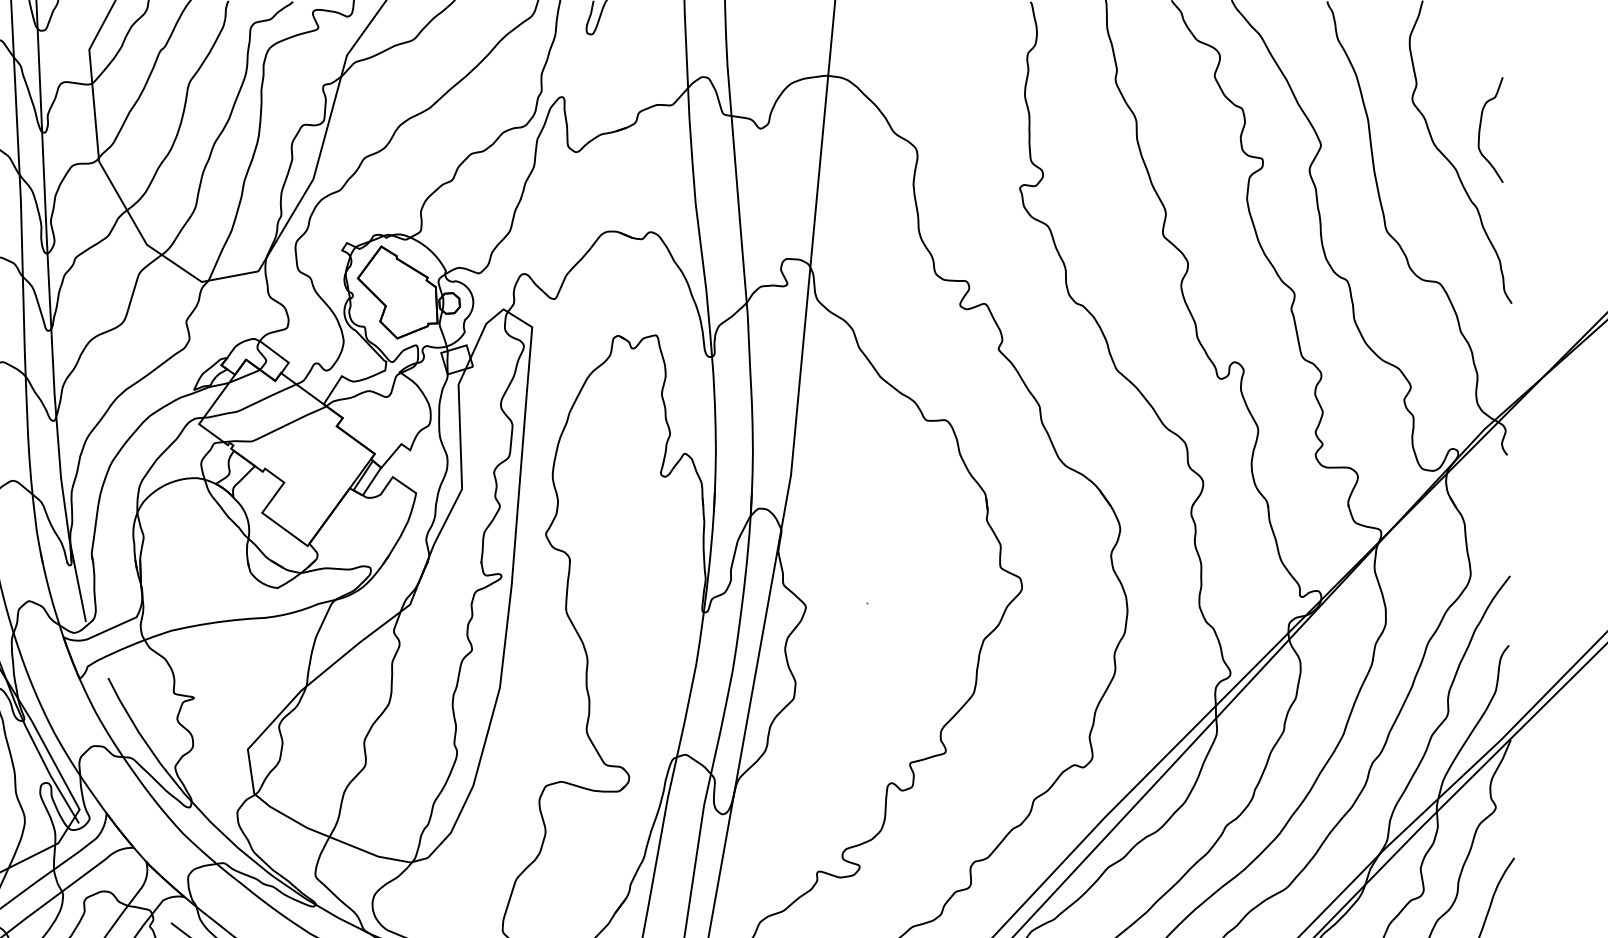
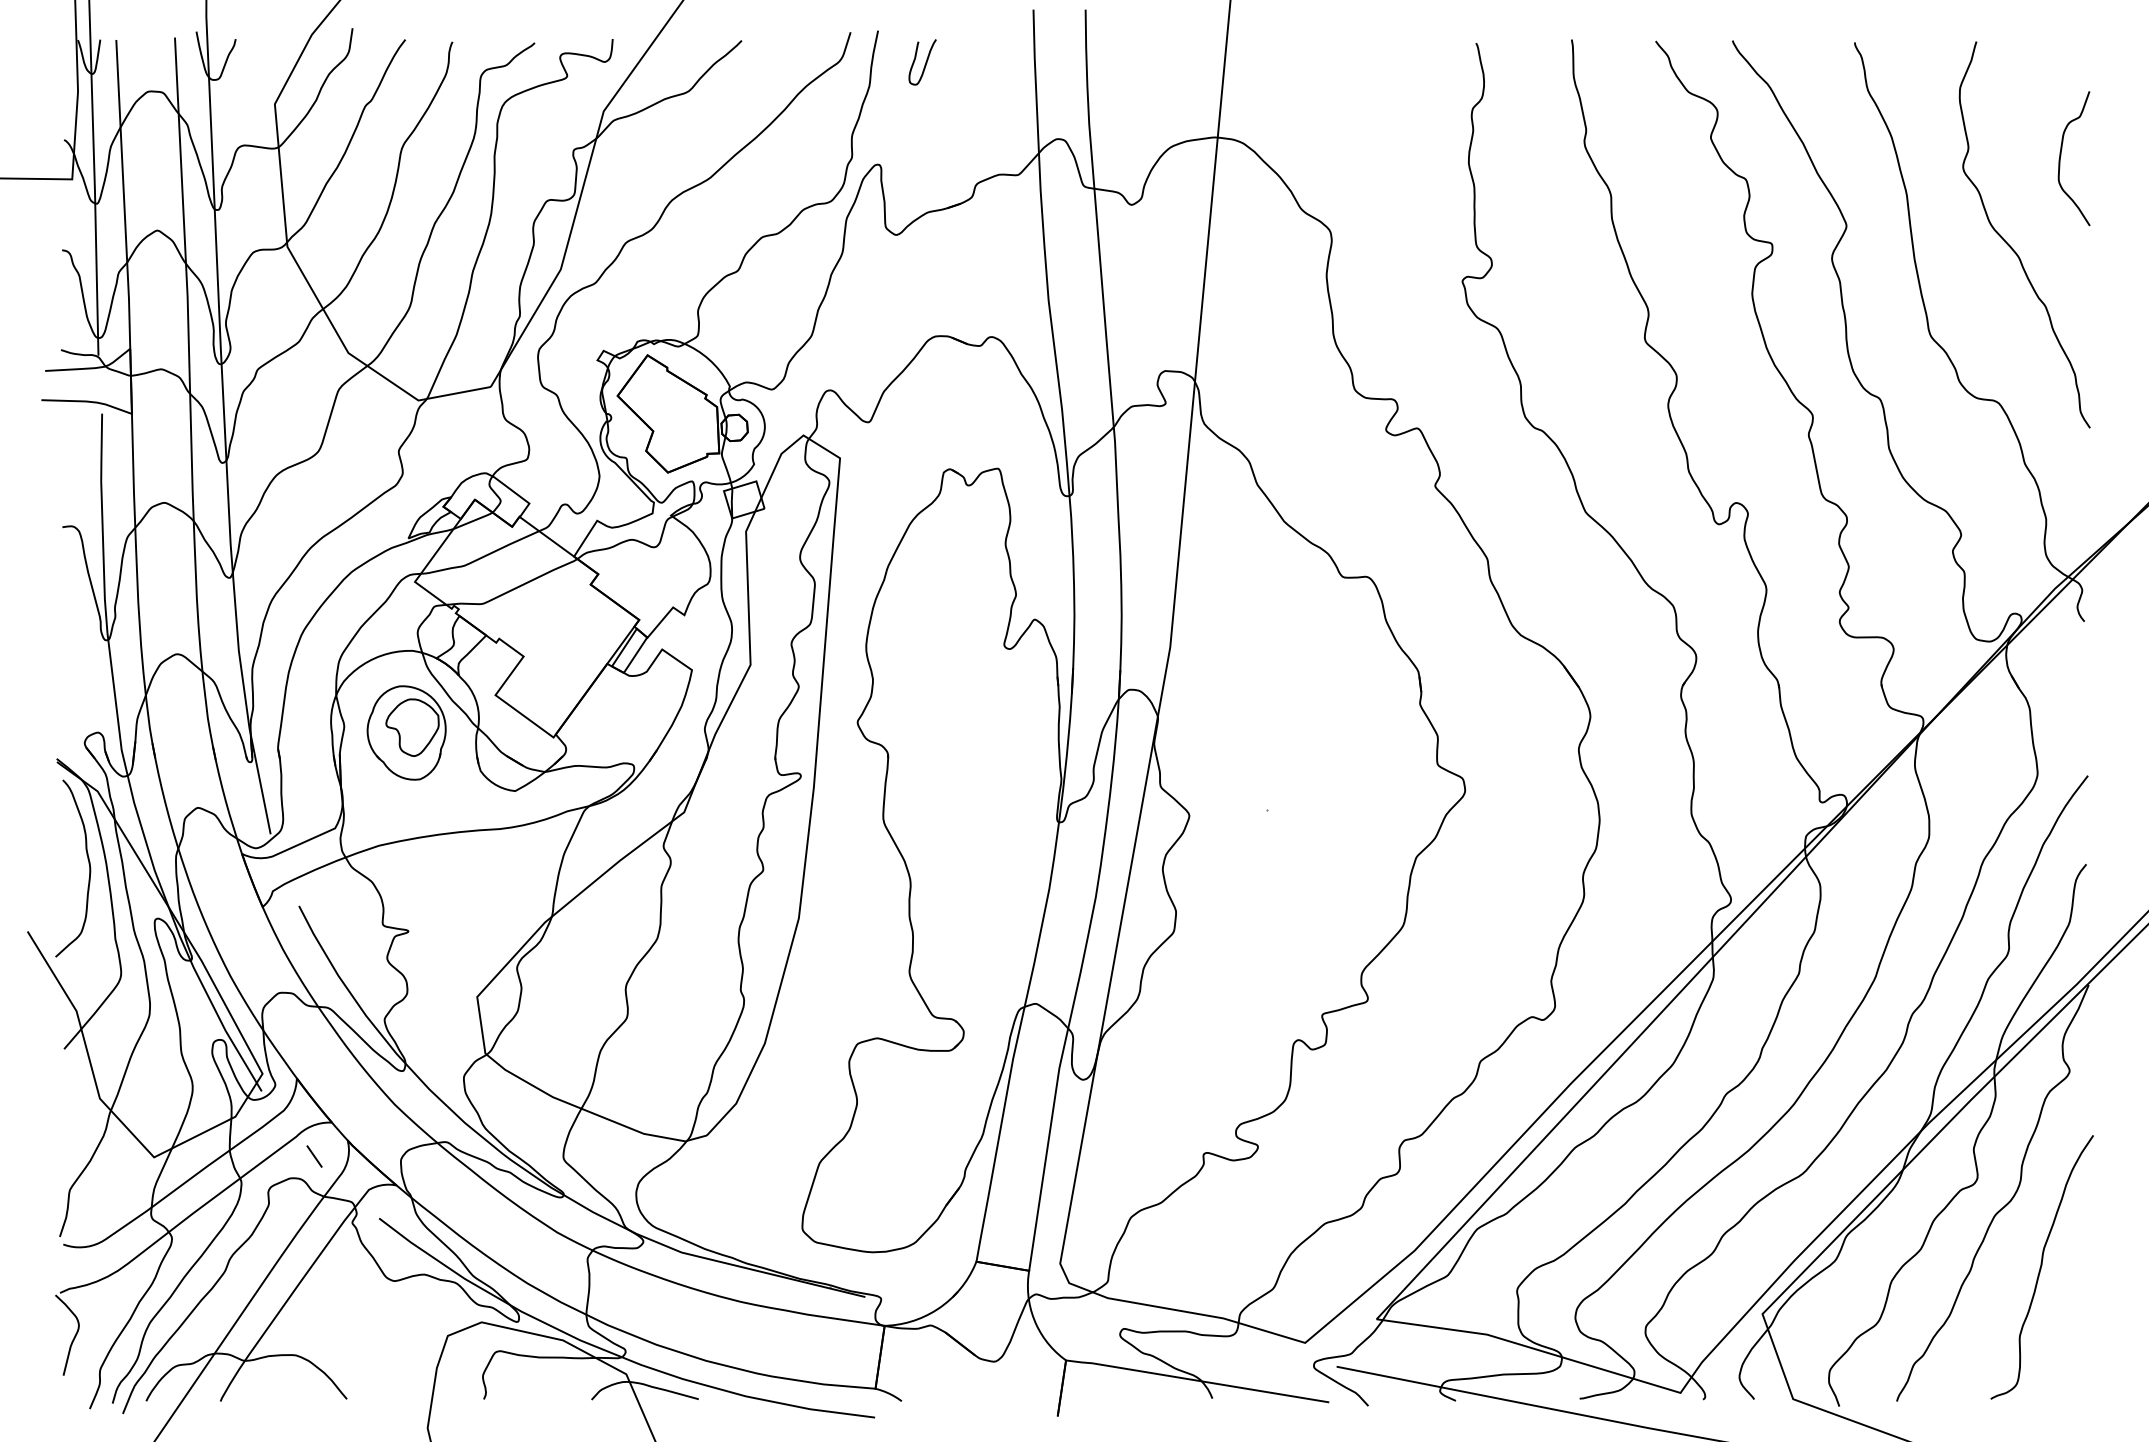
curve: (1480, 128) -> (2061, 156), moved
part: (192, 542) -> (406, 732), added
line: (120, 874) -> (314, 1156), added

